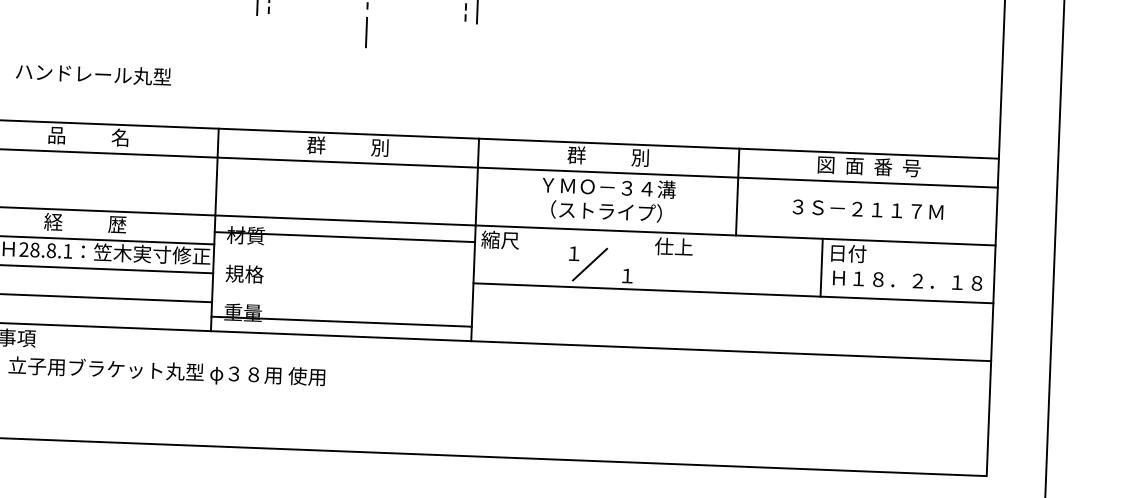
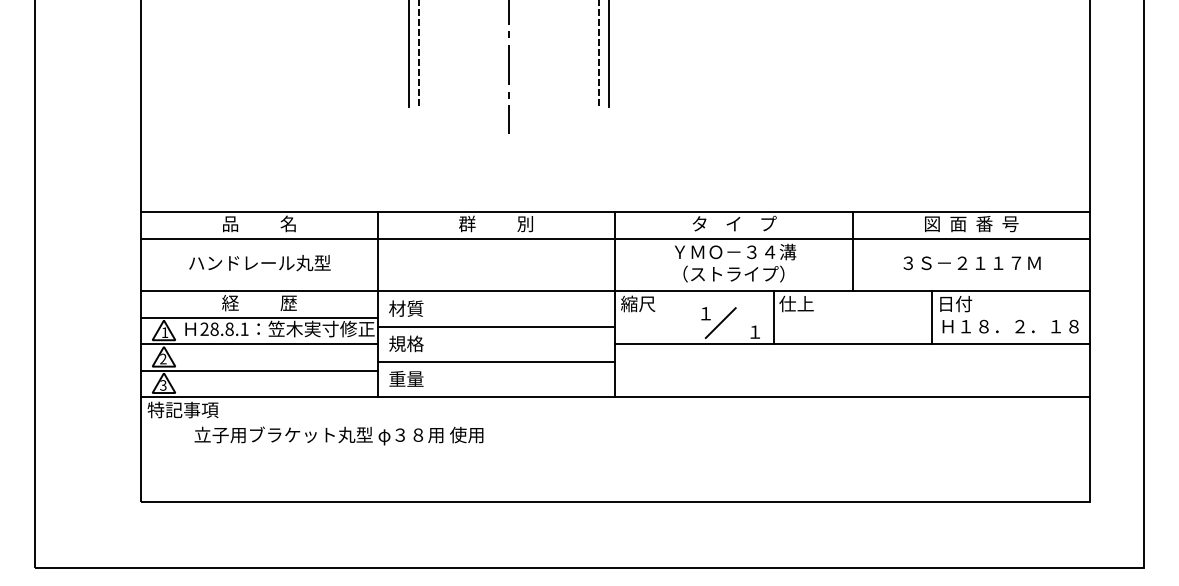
text: (93, 74) -> (259, 263), moved
text: (609, 156) -> (734, 223), 群          別 -> タ    イ    プ
line: (344, 236) -> (496, 326), moved
line: (648, 260) -> (773, 317), added
line: (341, 321) -> (496, 361), moved

